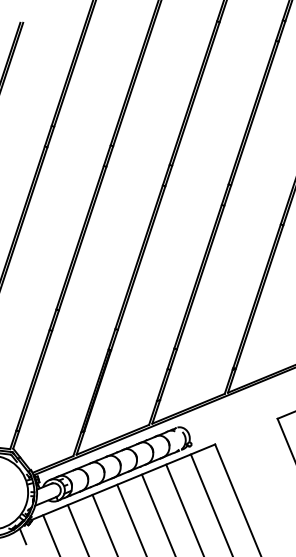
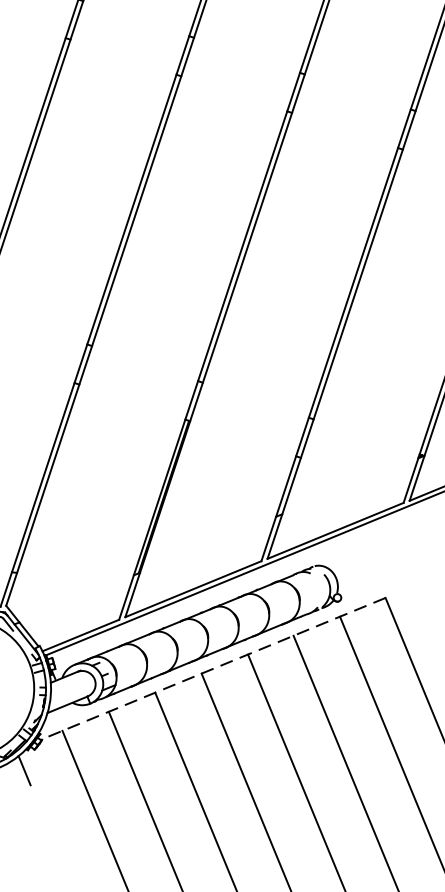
line: (122, 482) -> (211, 669), solid -> dashed

